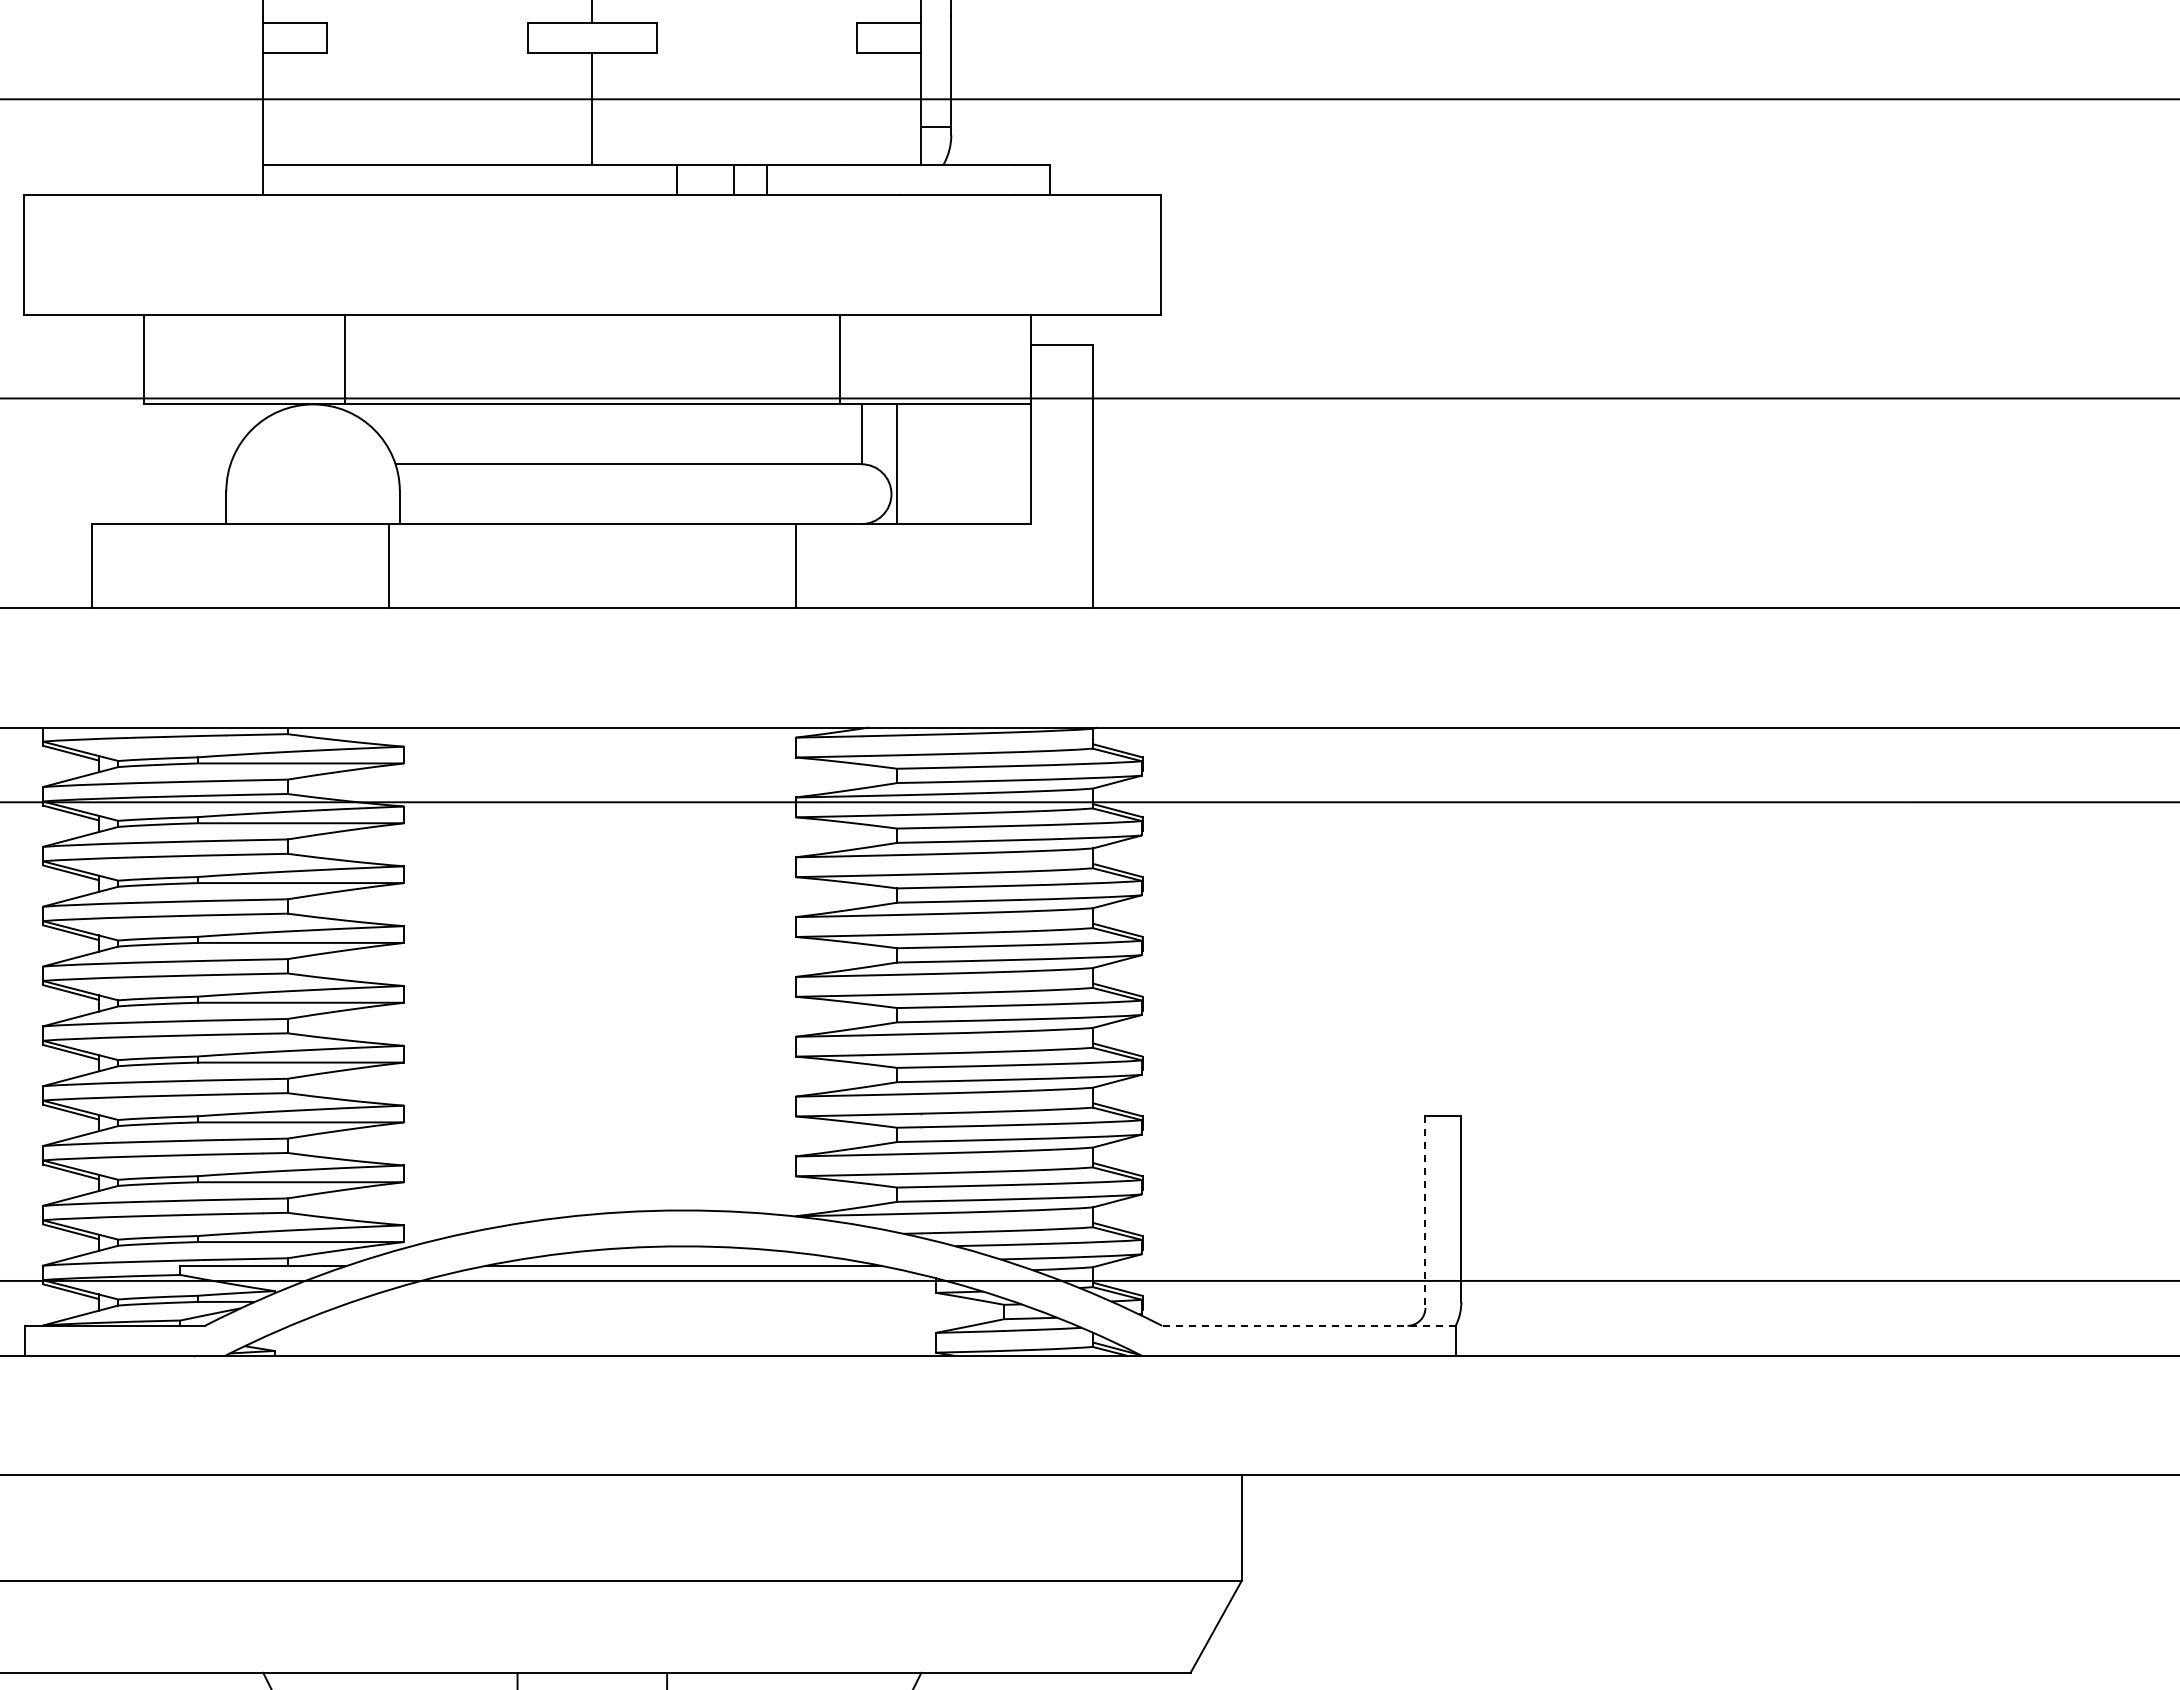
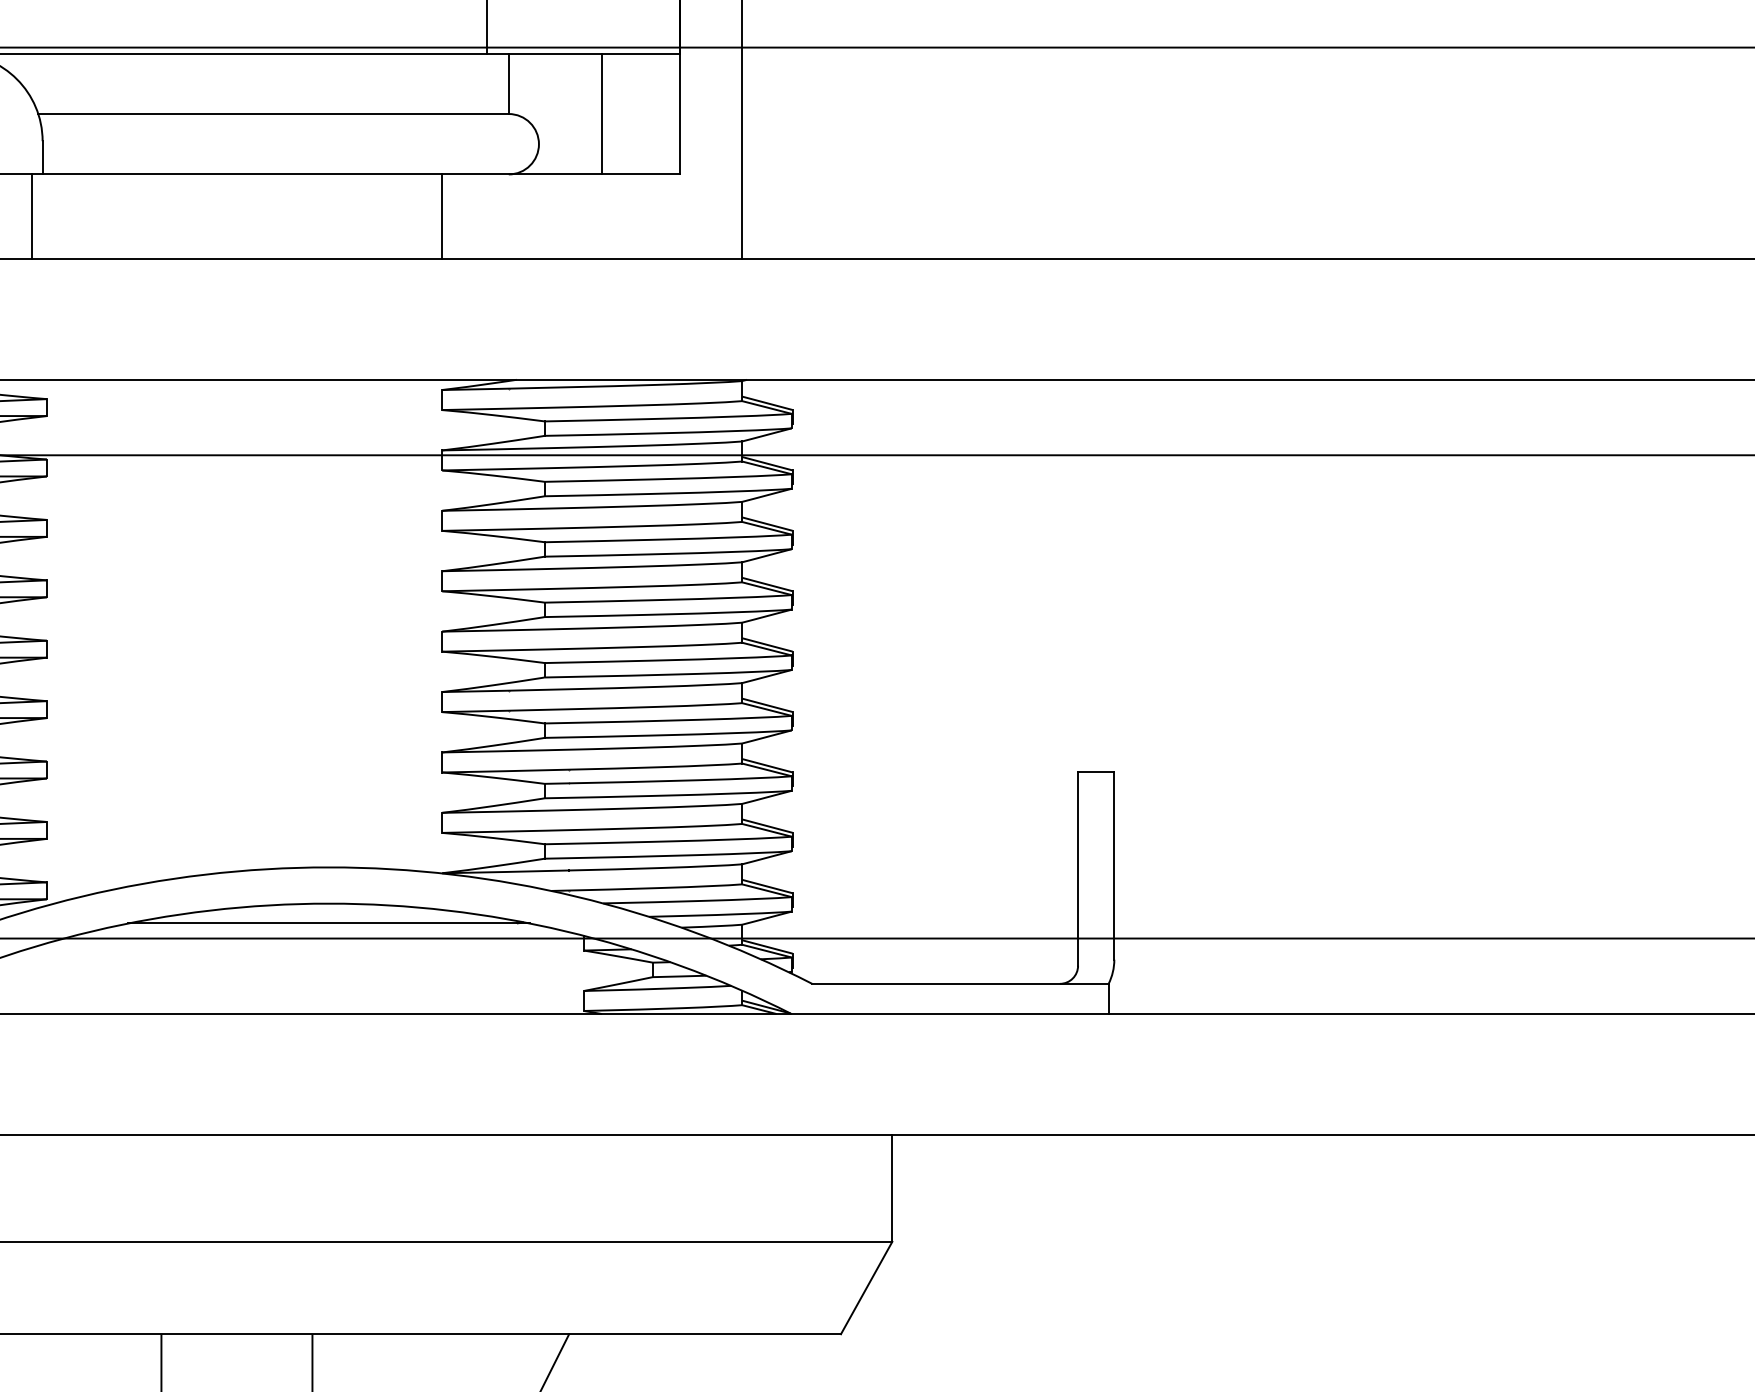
line: (897, 464) -> (602, 114), moved
line: (1425, 1212) -> (1078, 869), dashed -> solid
line: (1308, 1325) -> (959, 983), dashed -> solid

